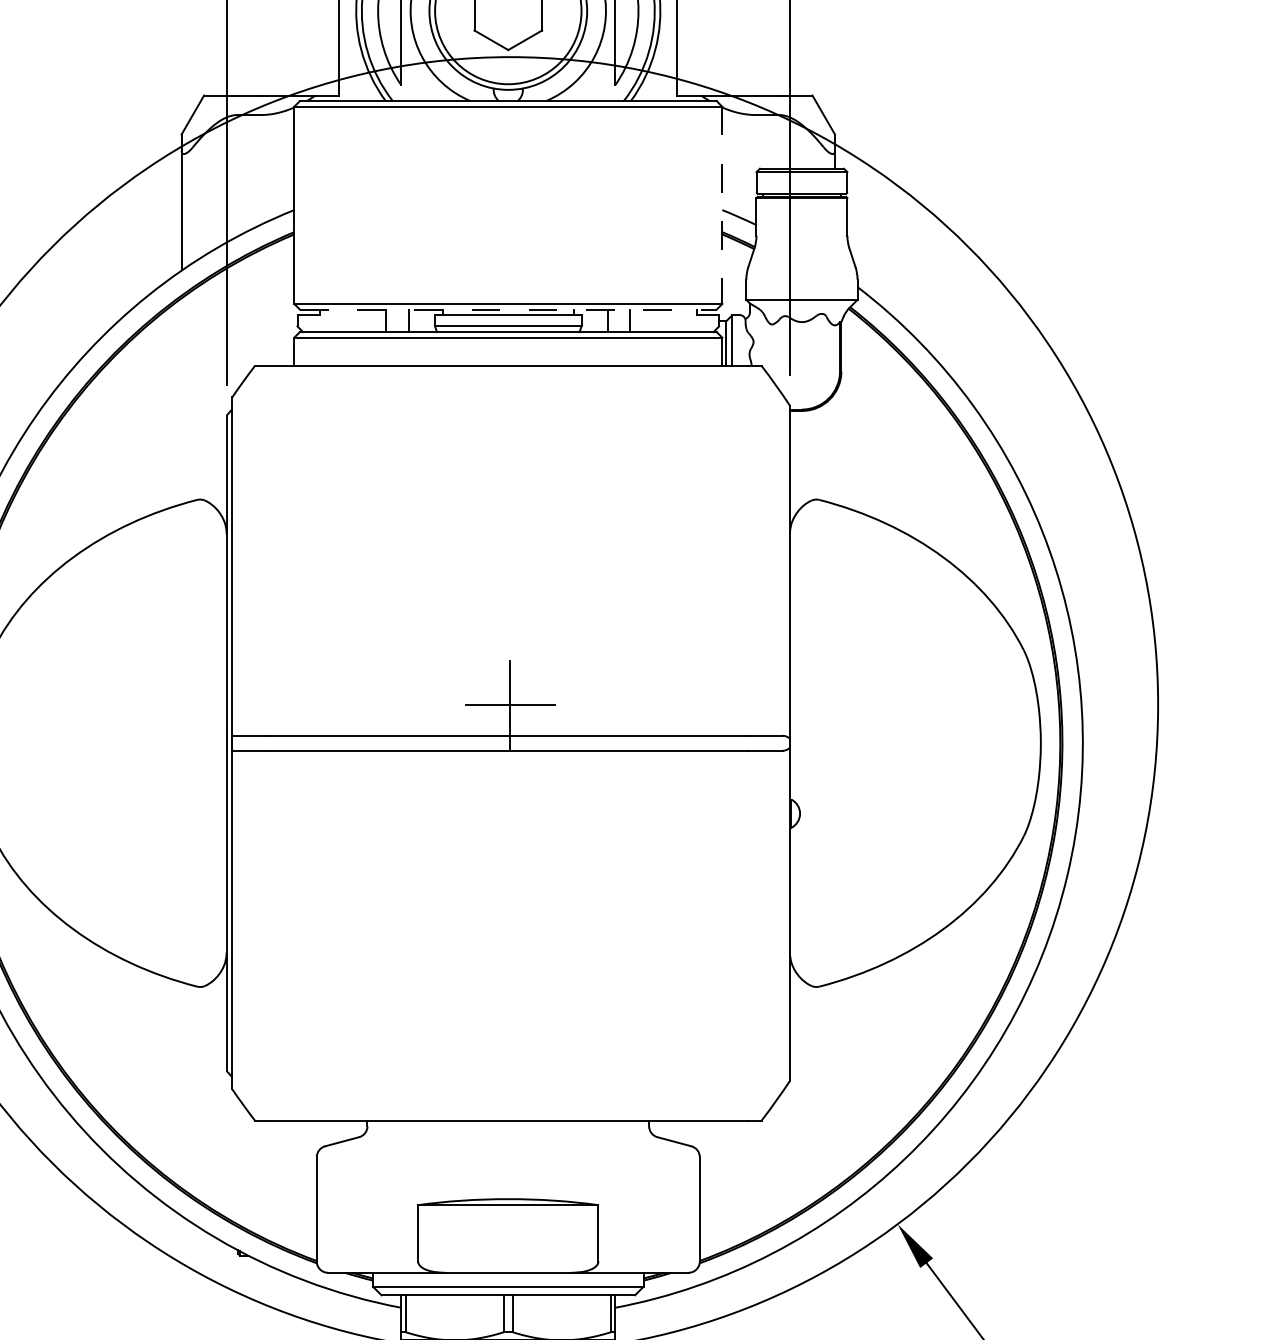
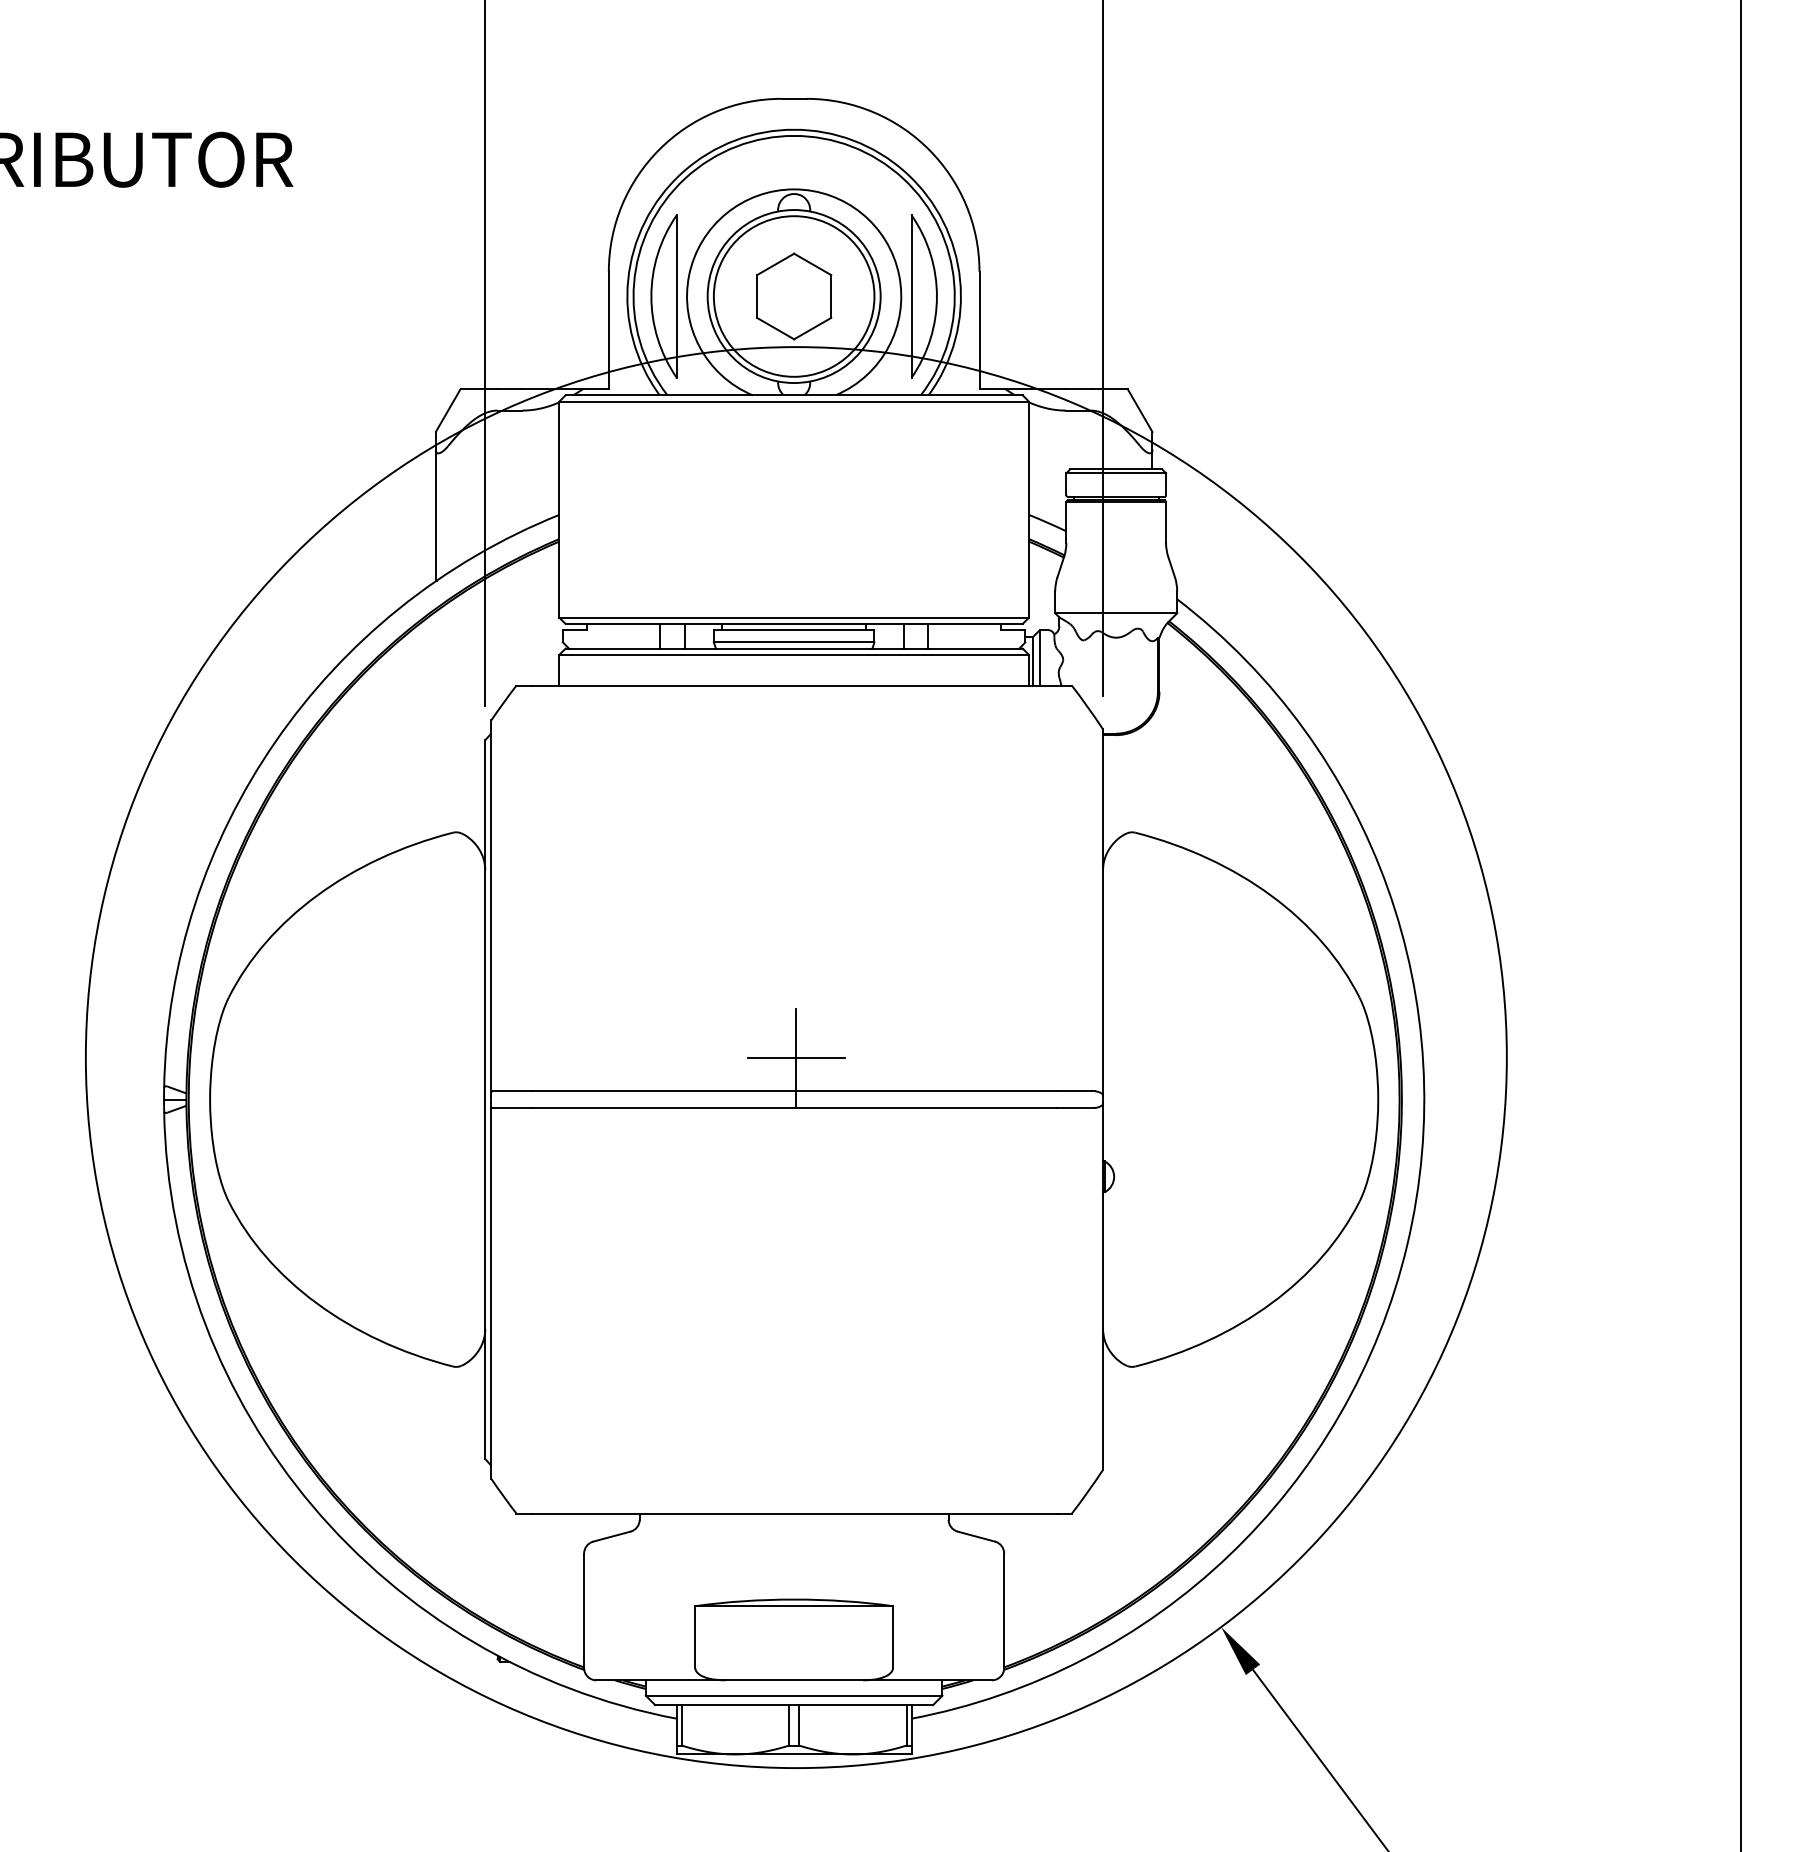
line: (721, 206) -> (1028, 510), dashed -> solid
line: (508, 309) -> (794, 623), dashed -> solid

